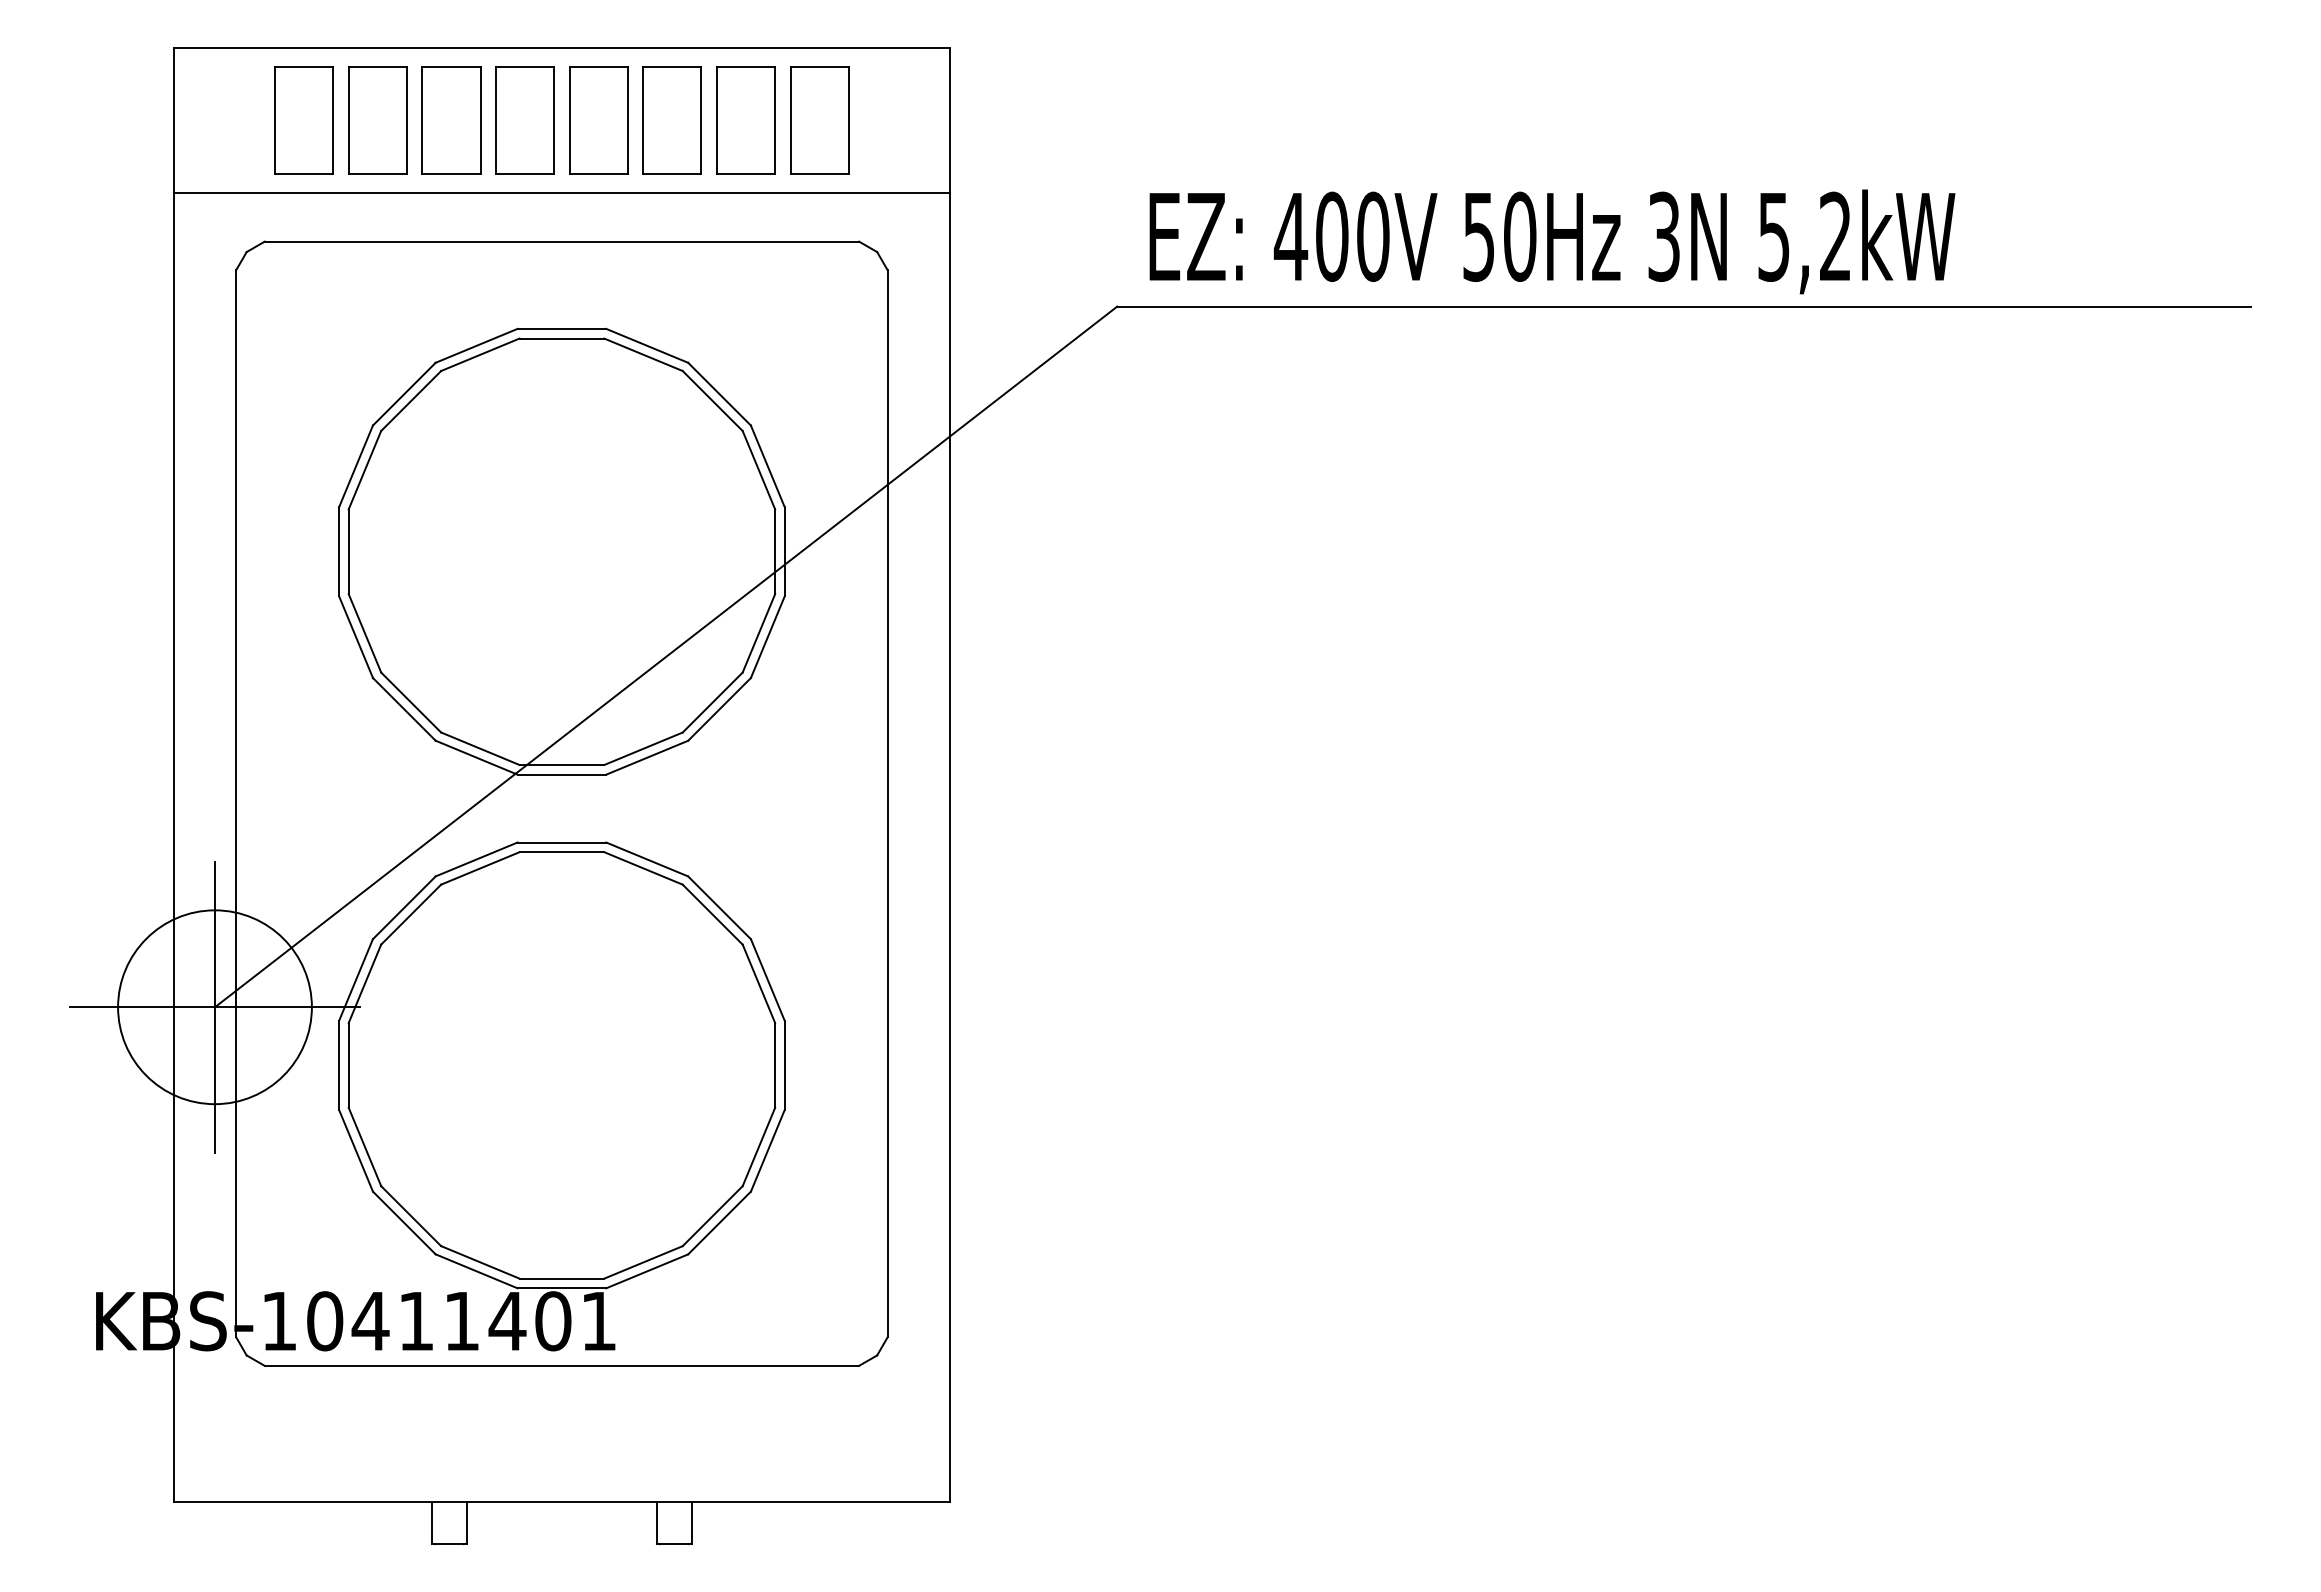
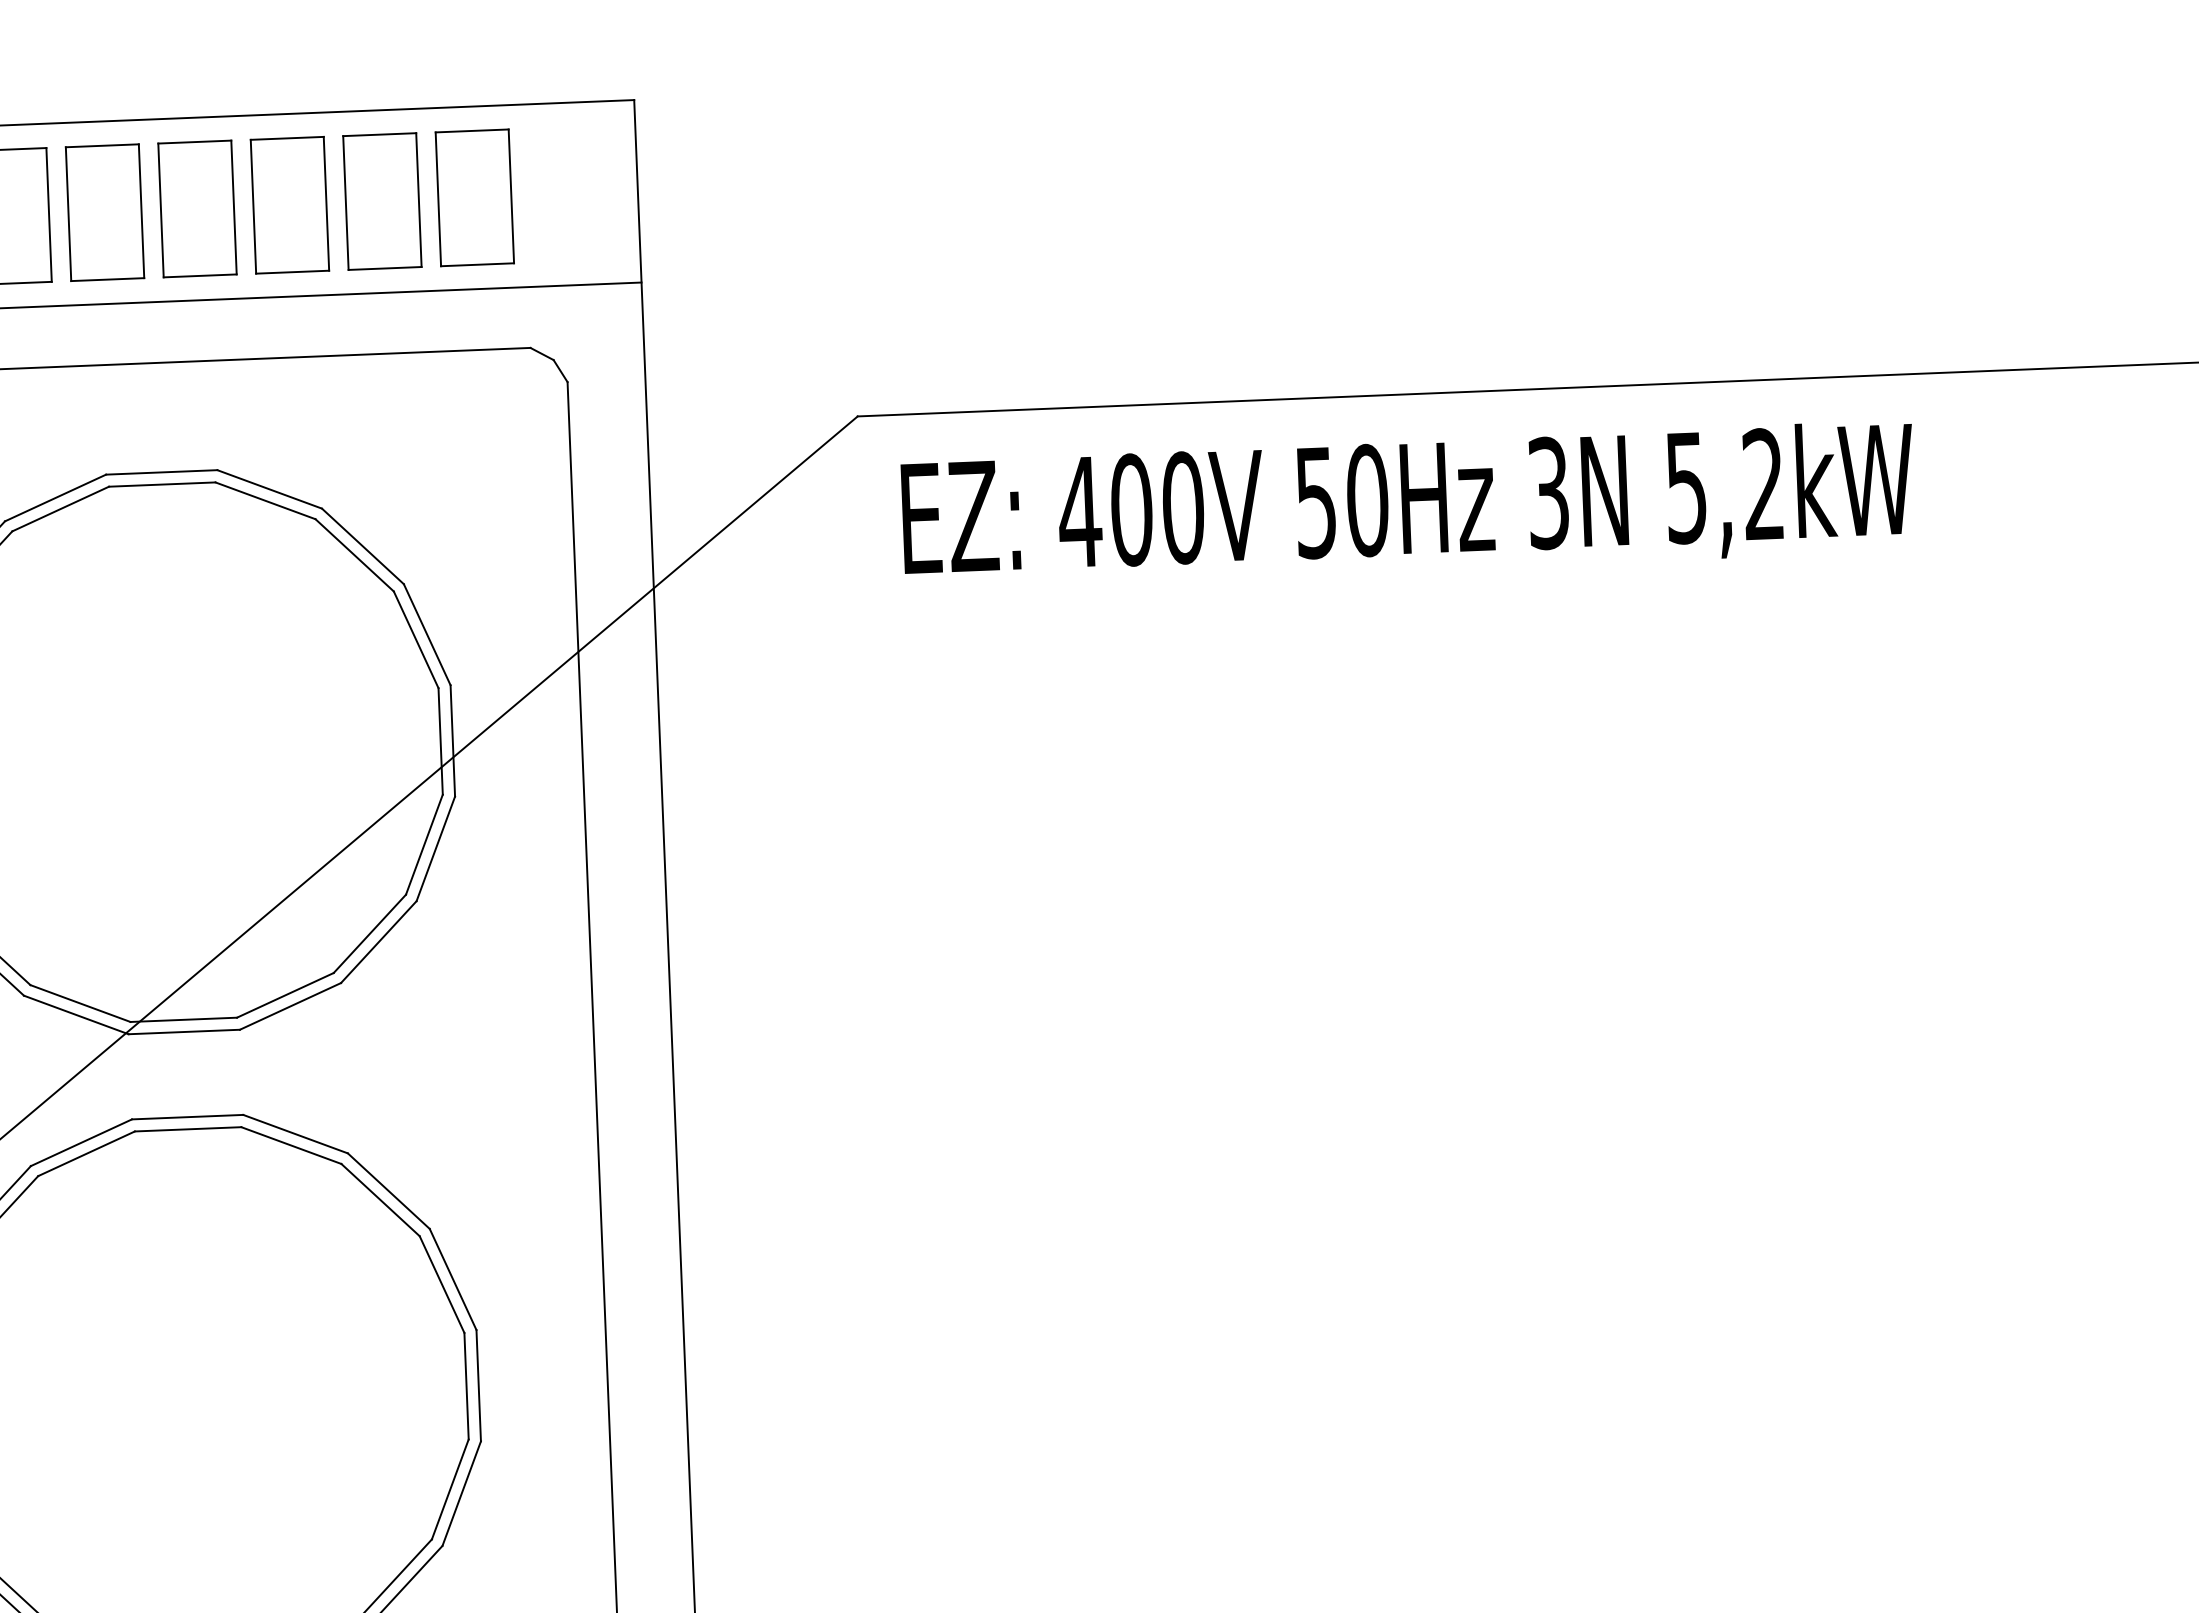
text: (1552, 241) -> (1408, 504), moved

